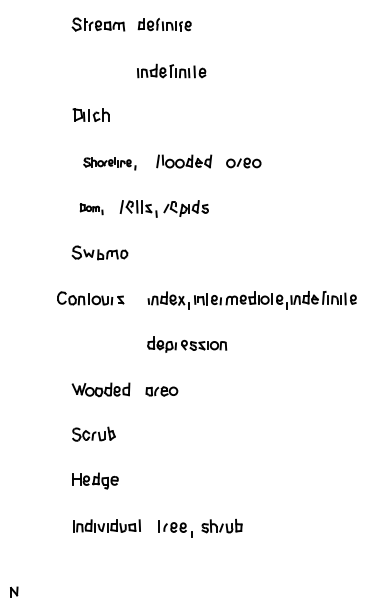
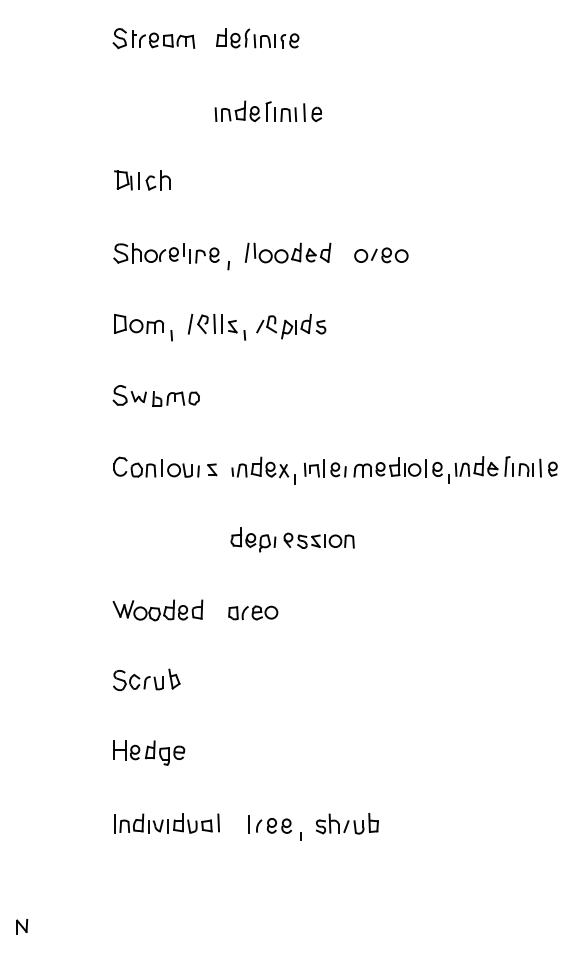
part: (109, 163) -> (171, 256), size x1.43
part: (91, 209) -> (142, 328), size x1.67
part: (90, 298) -> (164, 467), moved

